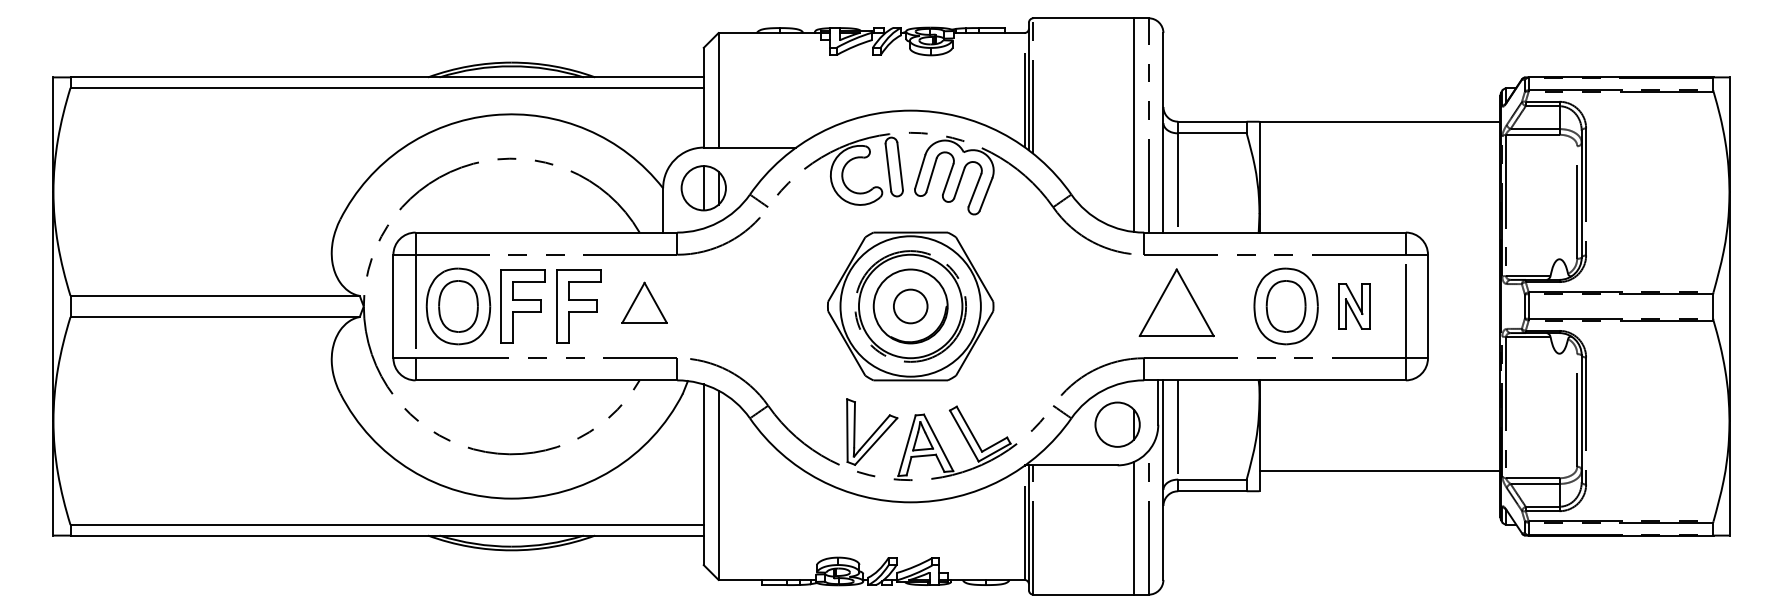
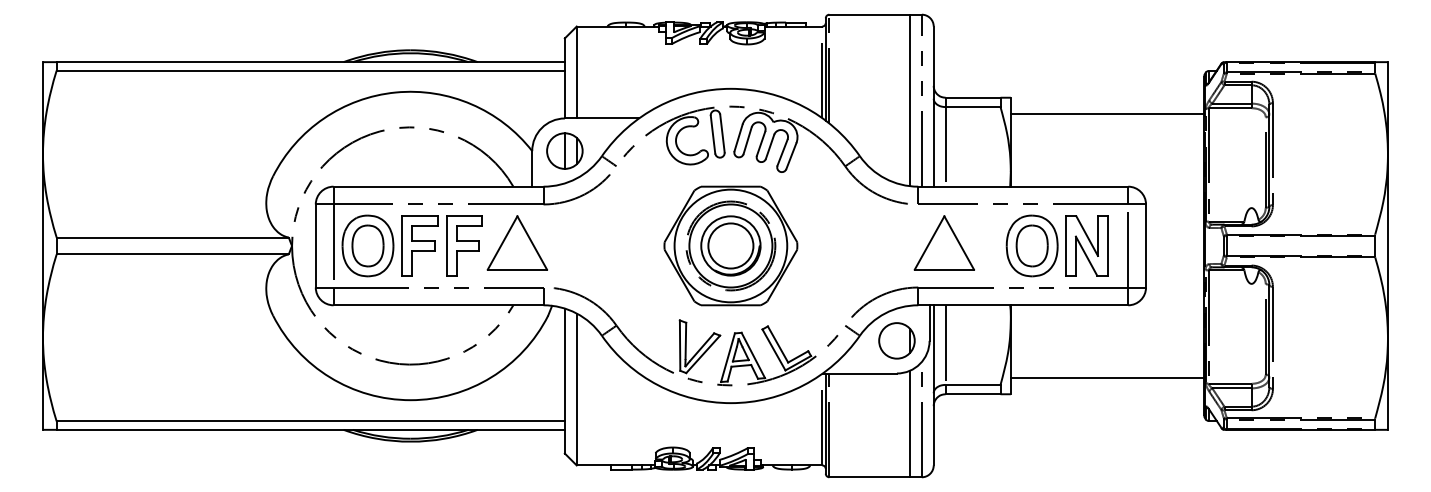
line: (1379, 122) -> (1107, 114), moved
part: (644, 302) -> (517, 242), size x1.67
circle: (910, 306) -> (730, 246), size x1.67
part: (1353, 306) -> (1086, 246), size x1.67

